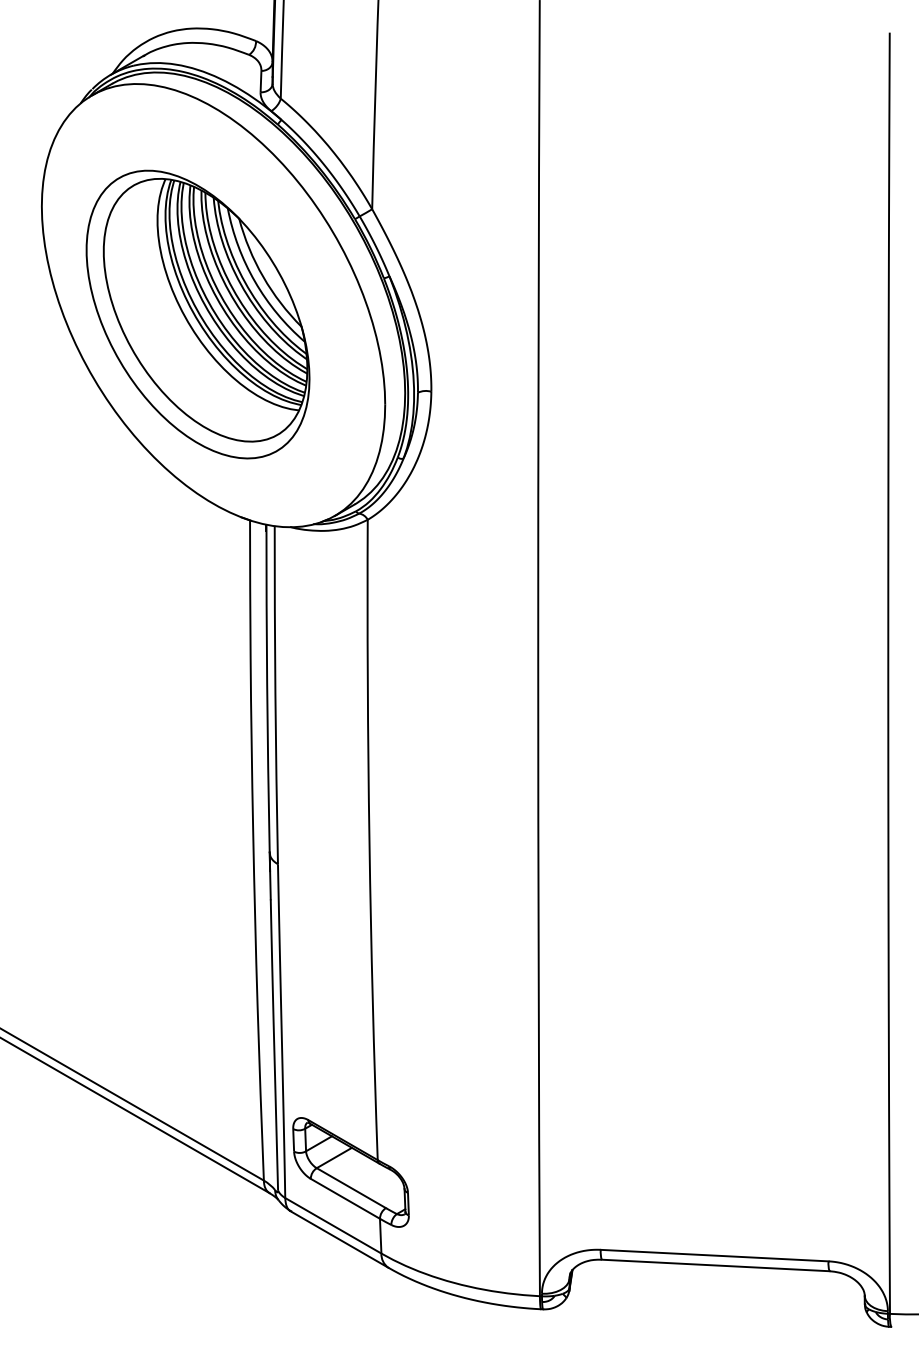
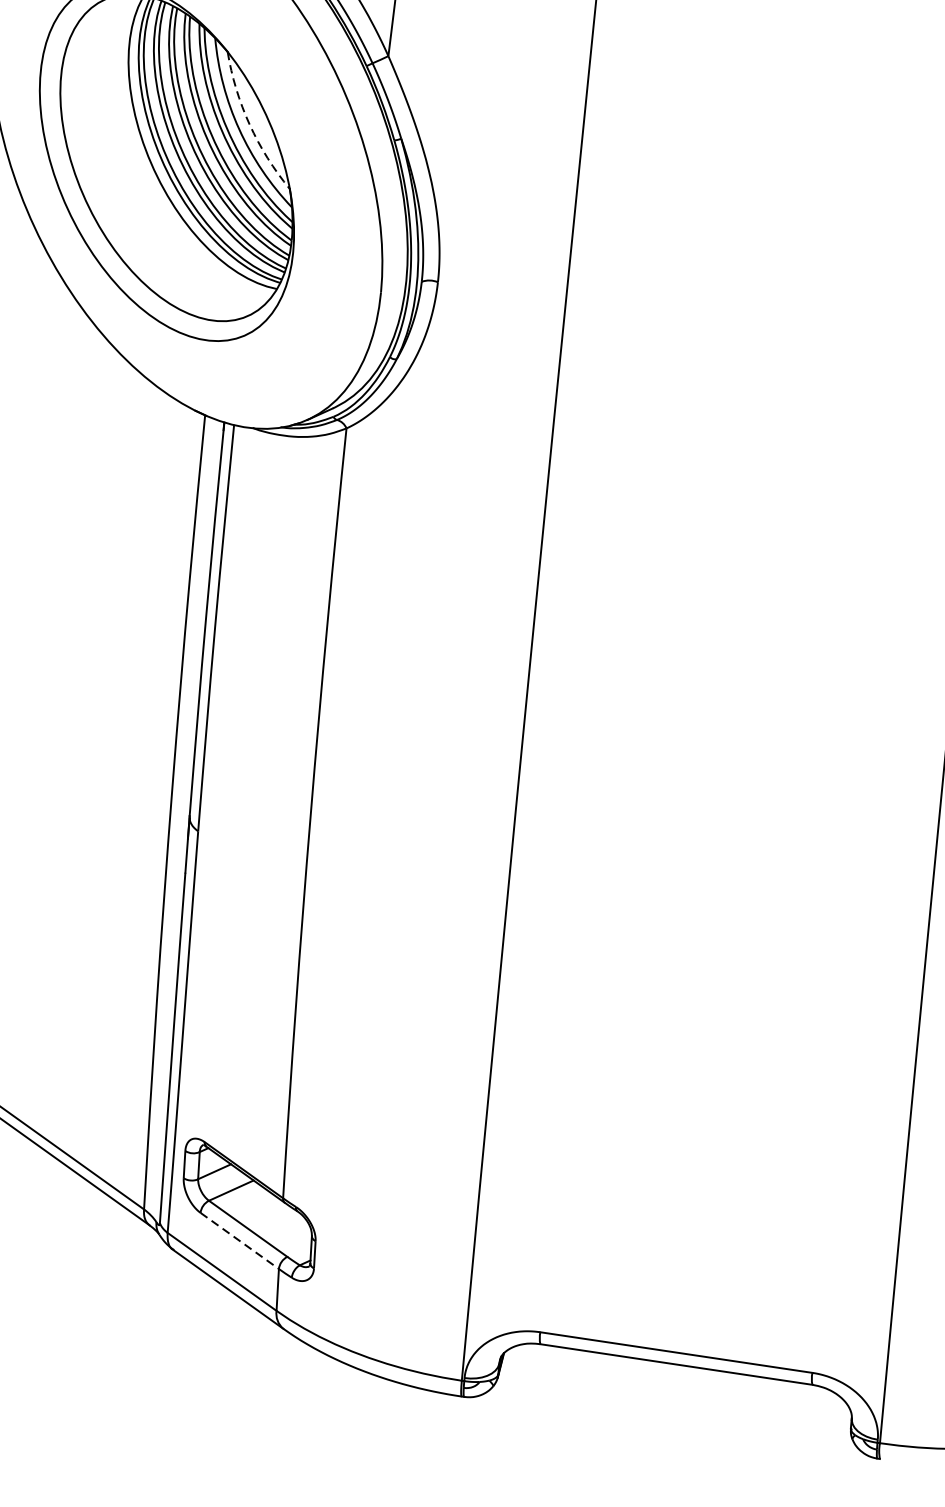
arc: (263, 276) -> (250, 124), solid -> dashed
line: (345, 1198) -> (239, 1240), solid -> dashed

